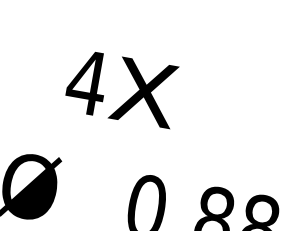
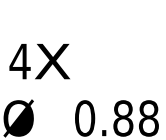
text: (121, 88) -> (39, 61), moved

